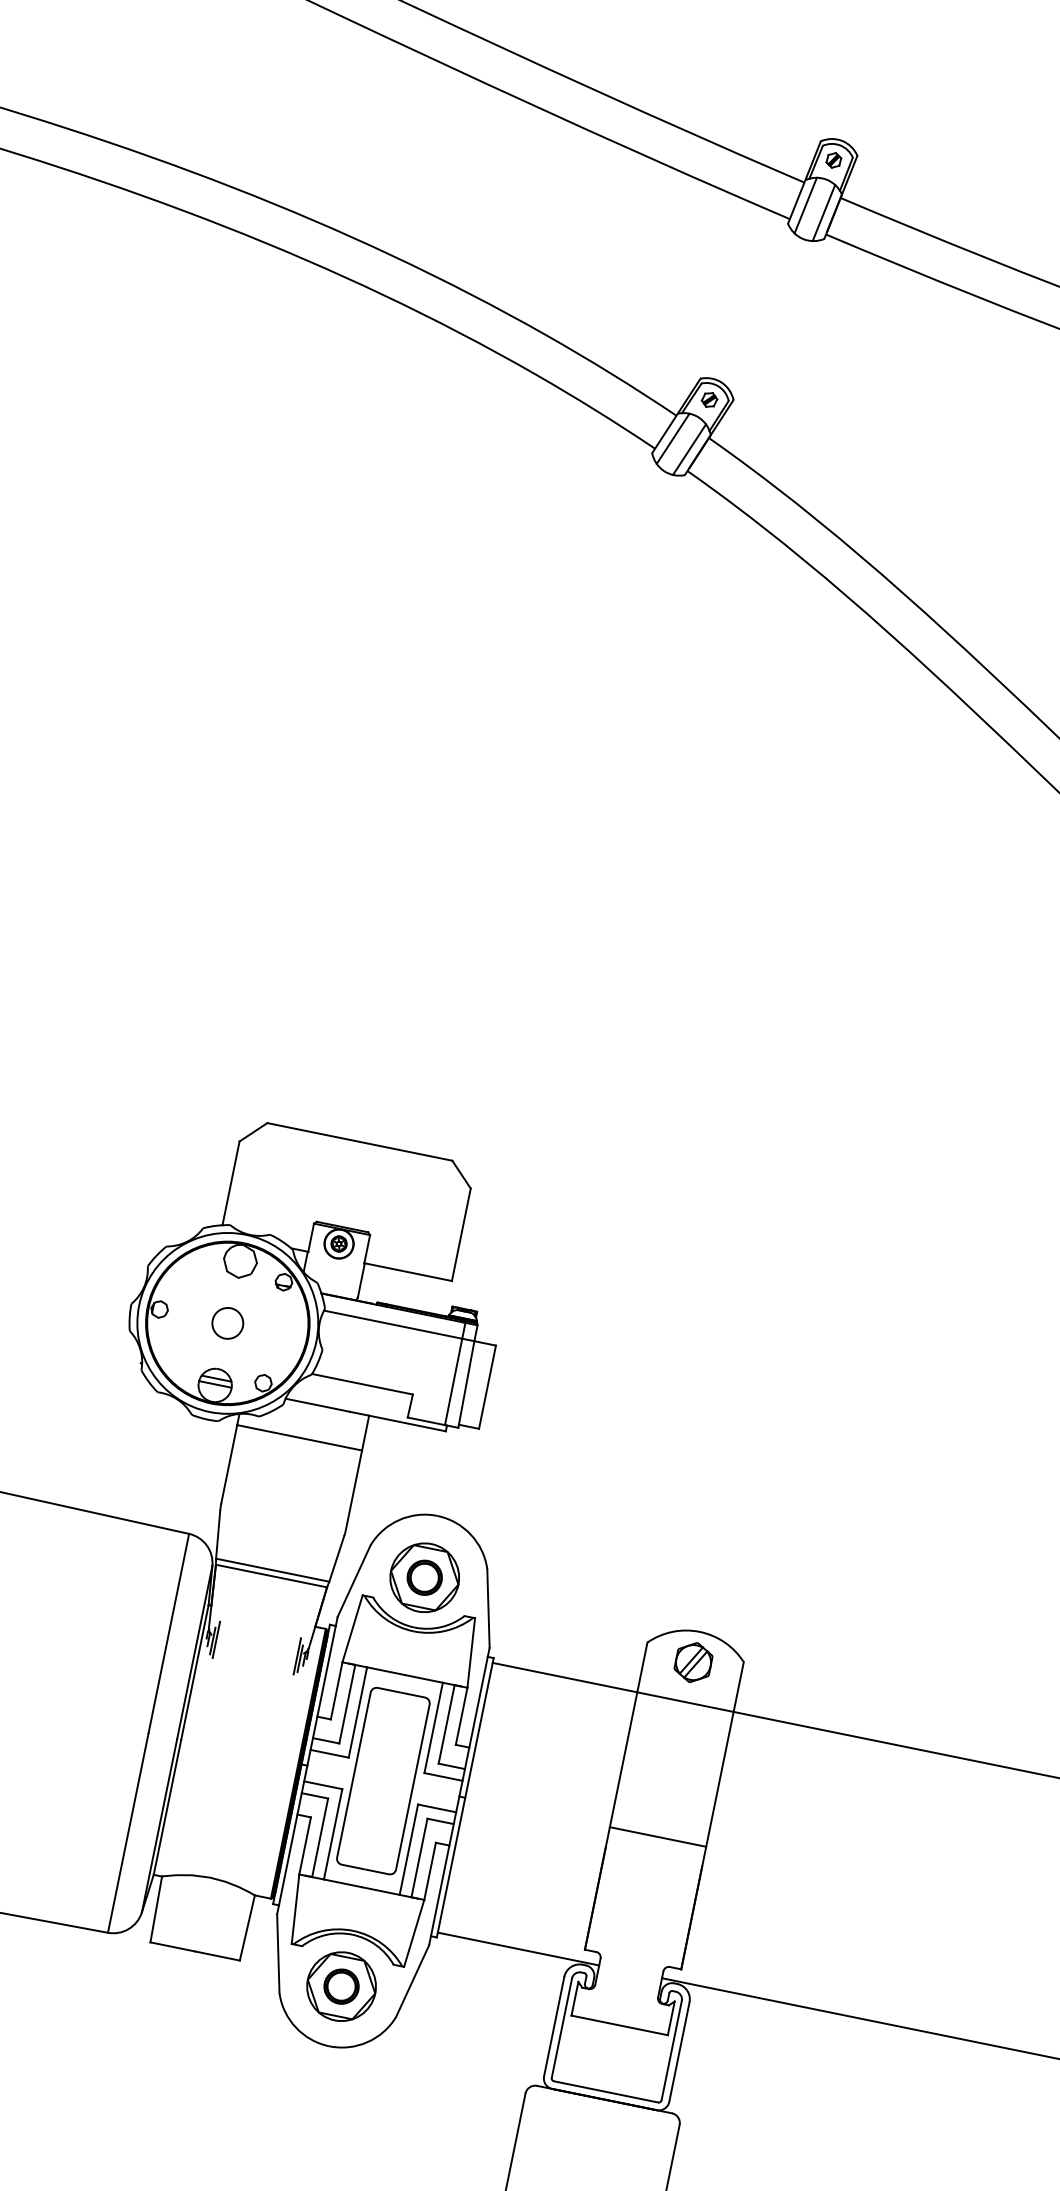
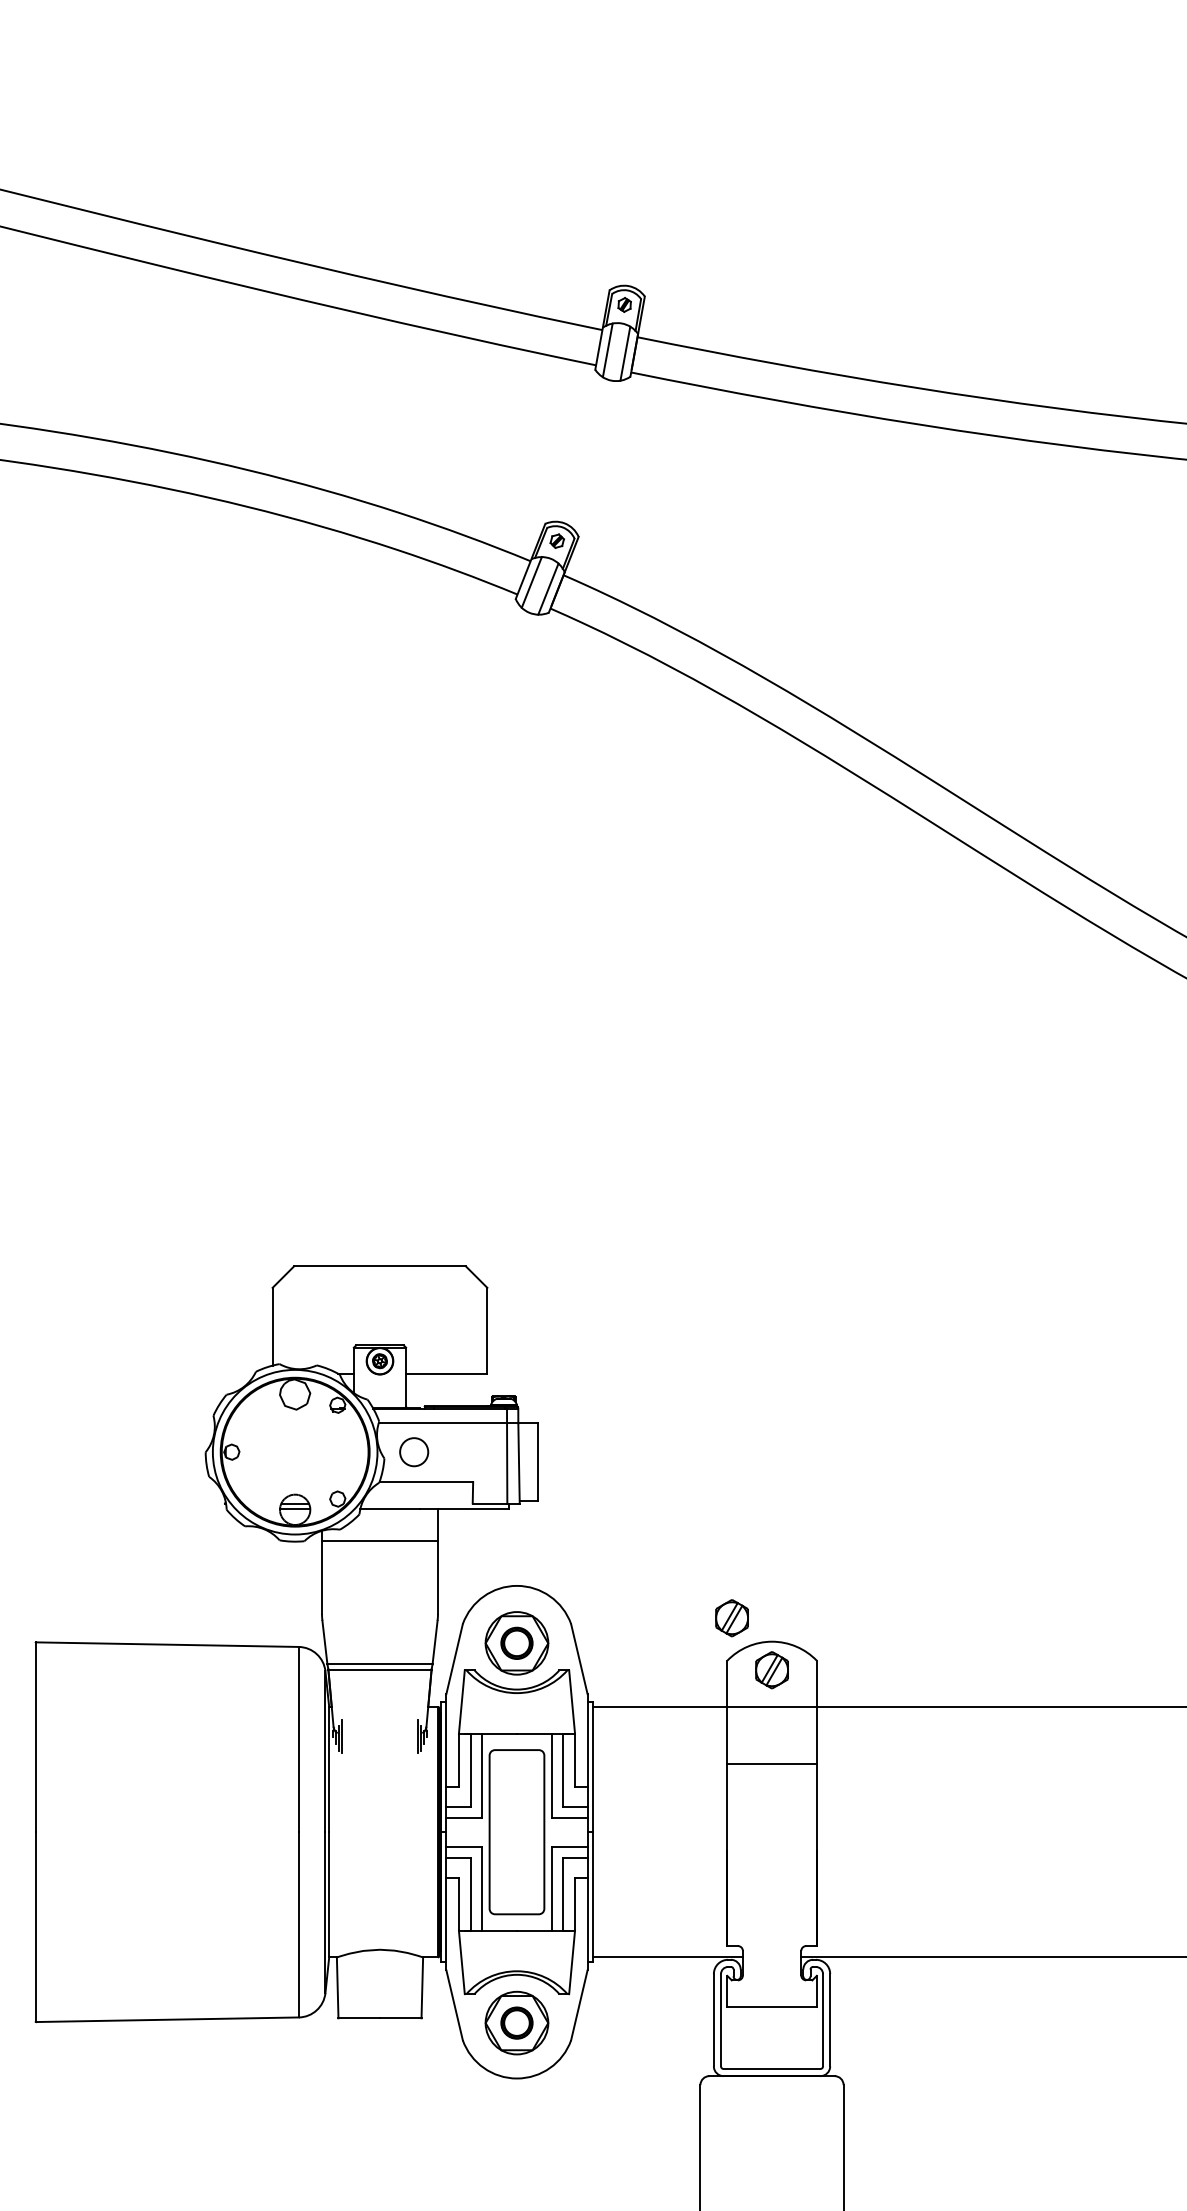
circle: (228, 1323) -> (414, 1452), moved
part: (661, 1598) -> (731, 1618), added
line: (657, 1837) -> (771, 1764), moved

